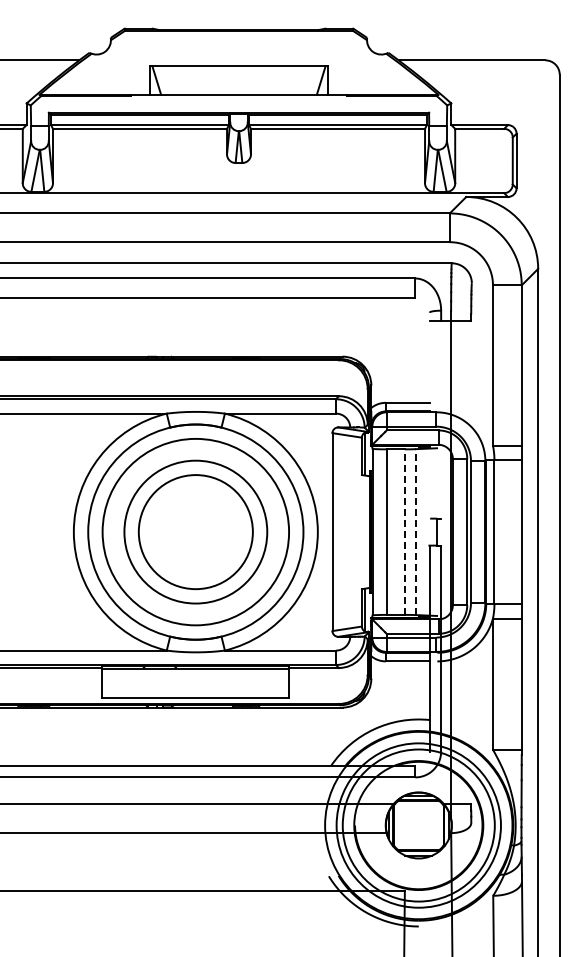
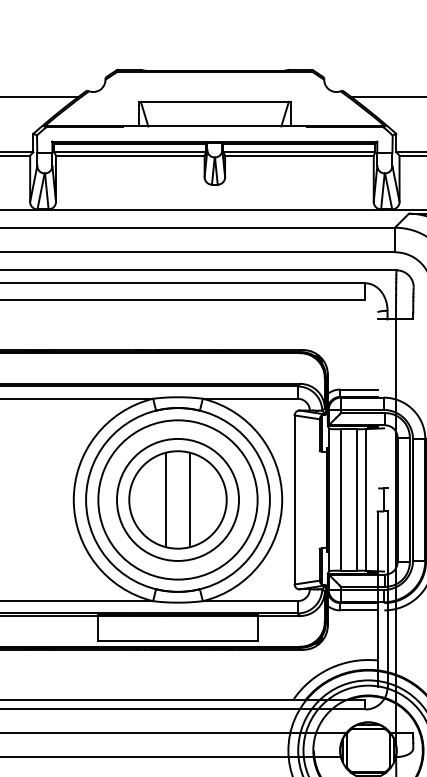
line: (181, 531) -> (165, 499), added
line: (210, 531) -> (190, 499), added
line: (404, 532) -> (356, 500), dashed -> solid
line: (415, 532) -> (365, 500), dashed -> solid

